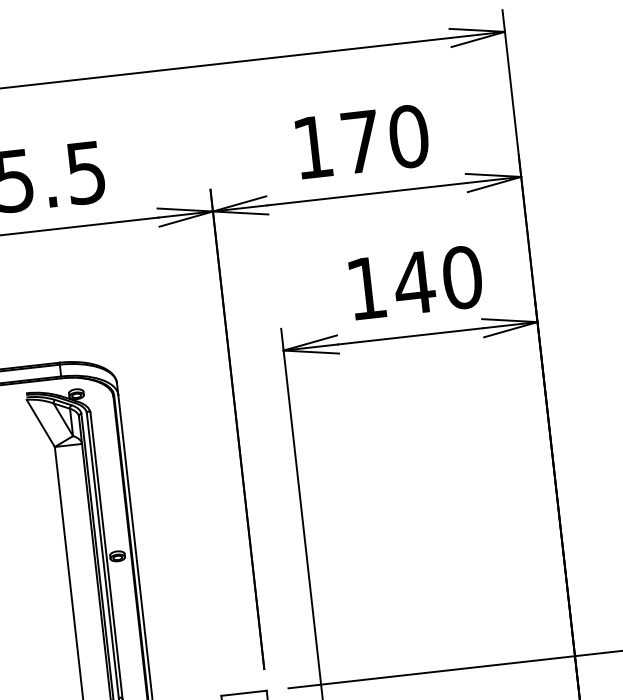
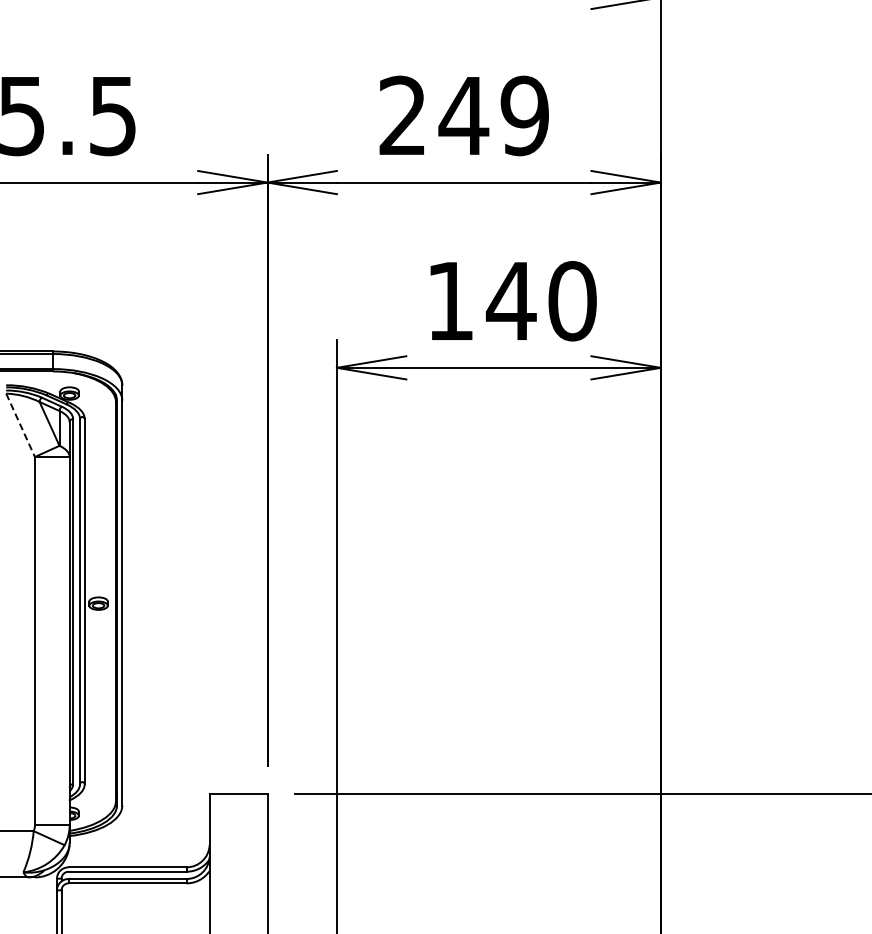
text: (361, 141) -> (464, 115), 170 -> 249
line: (40, 423) -> (20, 425), solid -> dashed

